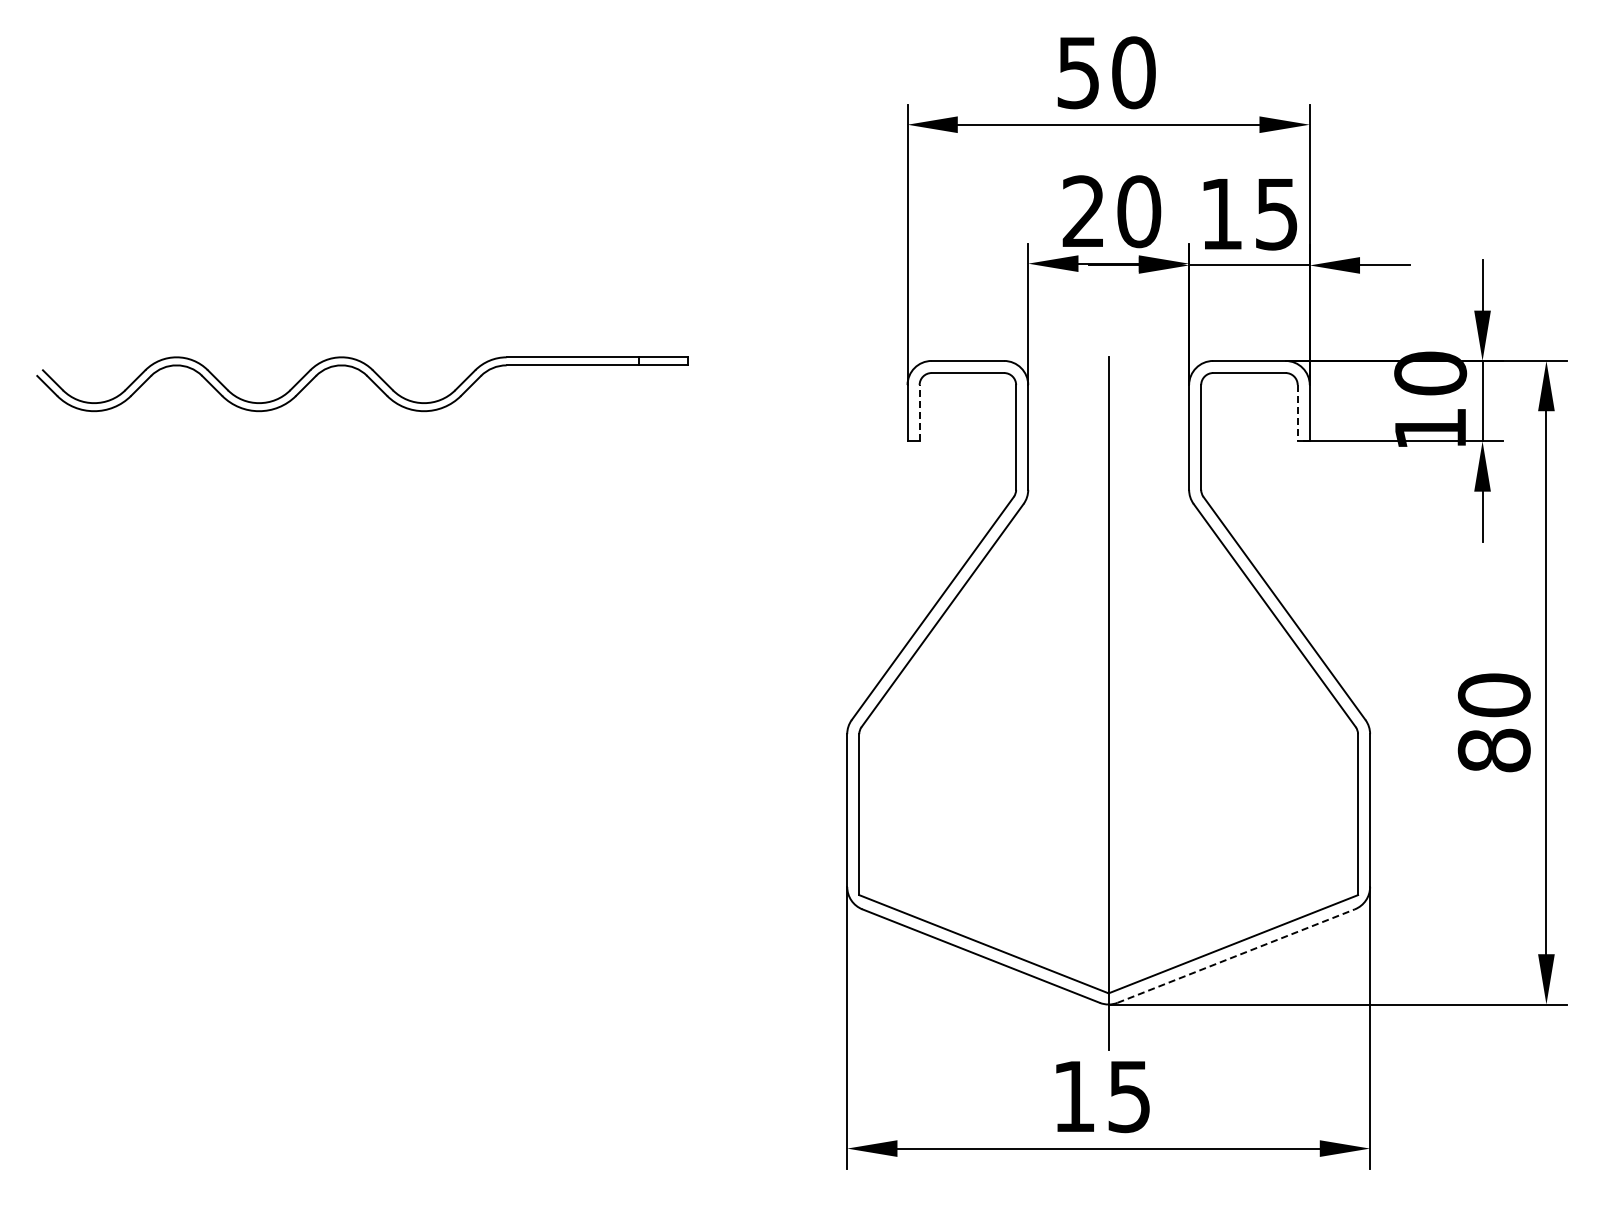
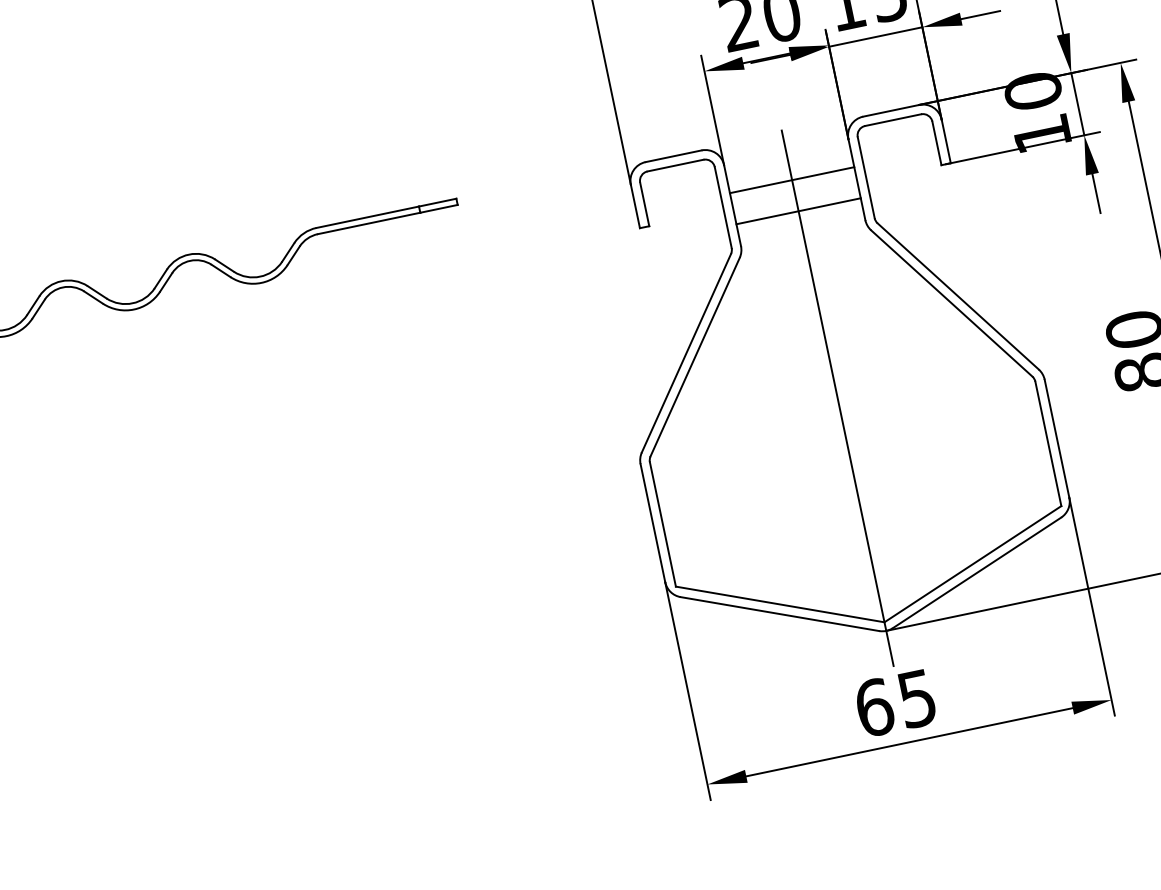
line: (919, 412) -> (644, 203), dashed -> solid
line: (1297, 413) -> (936, 143), dashed -> solid
line: (1108, 421) -> (792, 180), added
line: (1108, 461) -> (798, 211), added
line: (1236, 956) -> (977, 573), dashed -> solid
text: (1074, 1096) -> (874, 707), 15 -> 65

